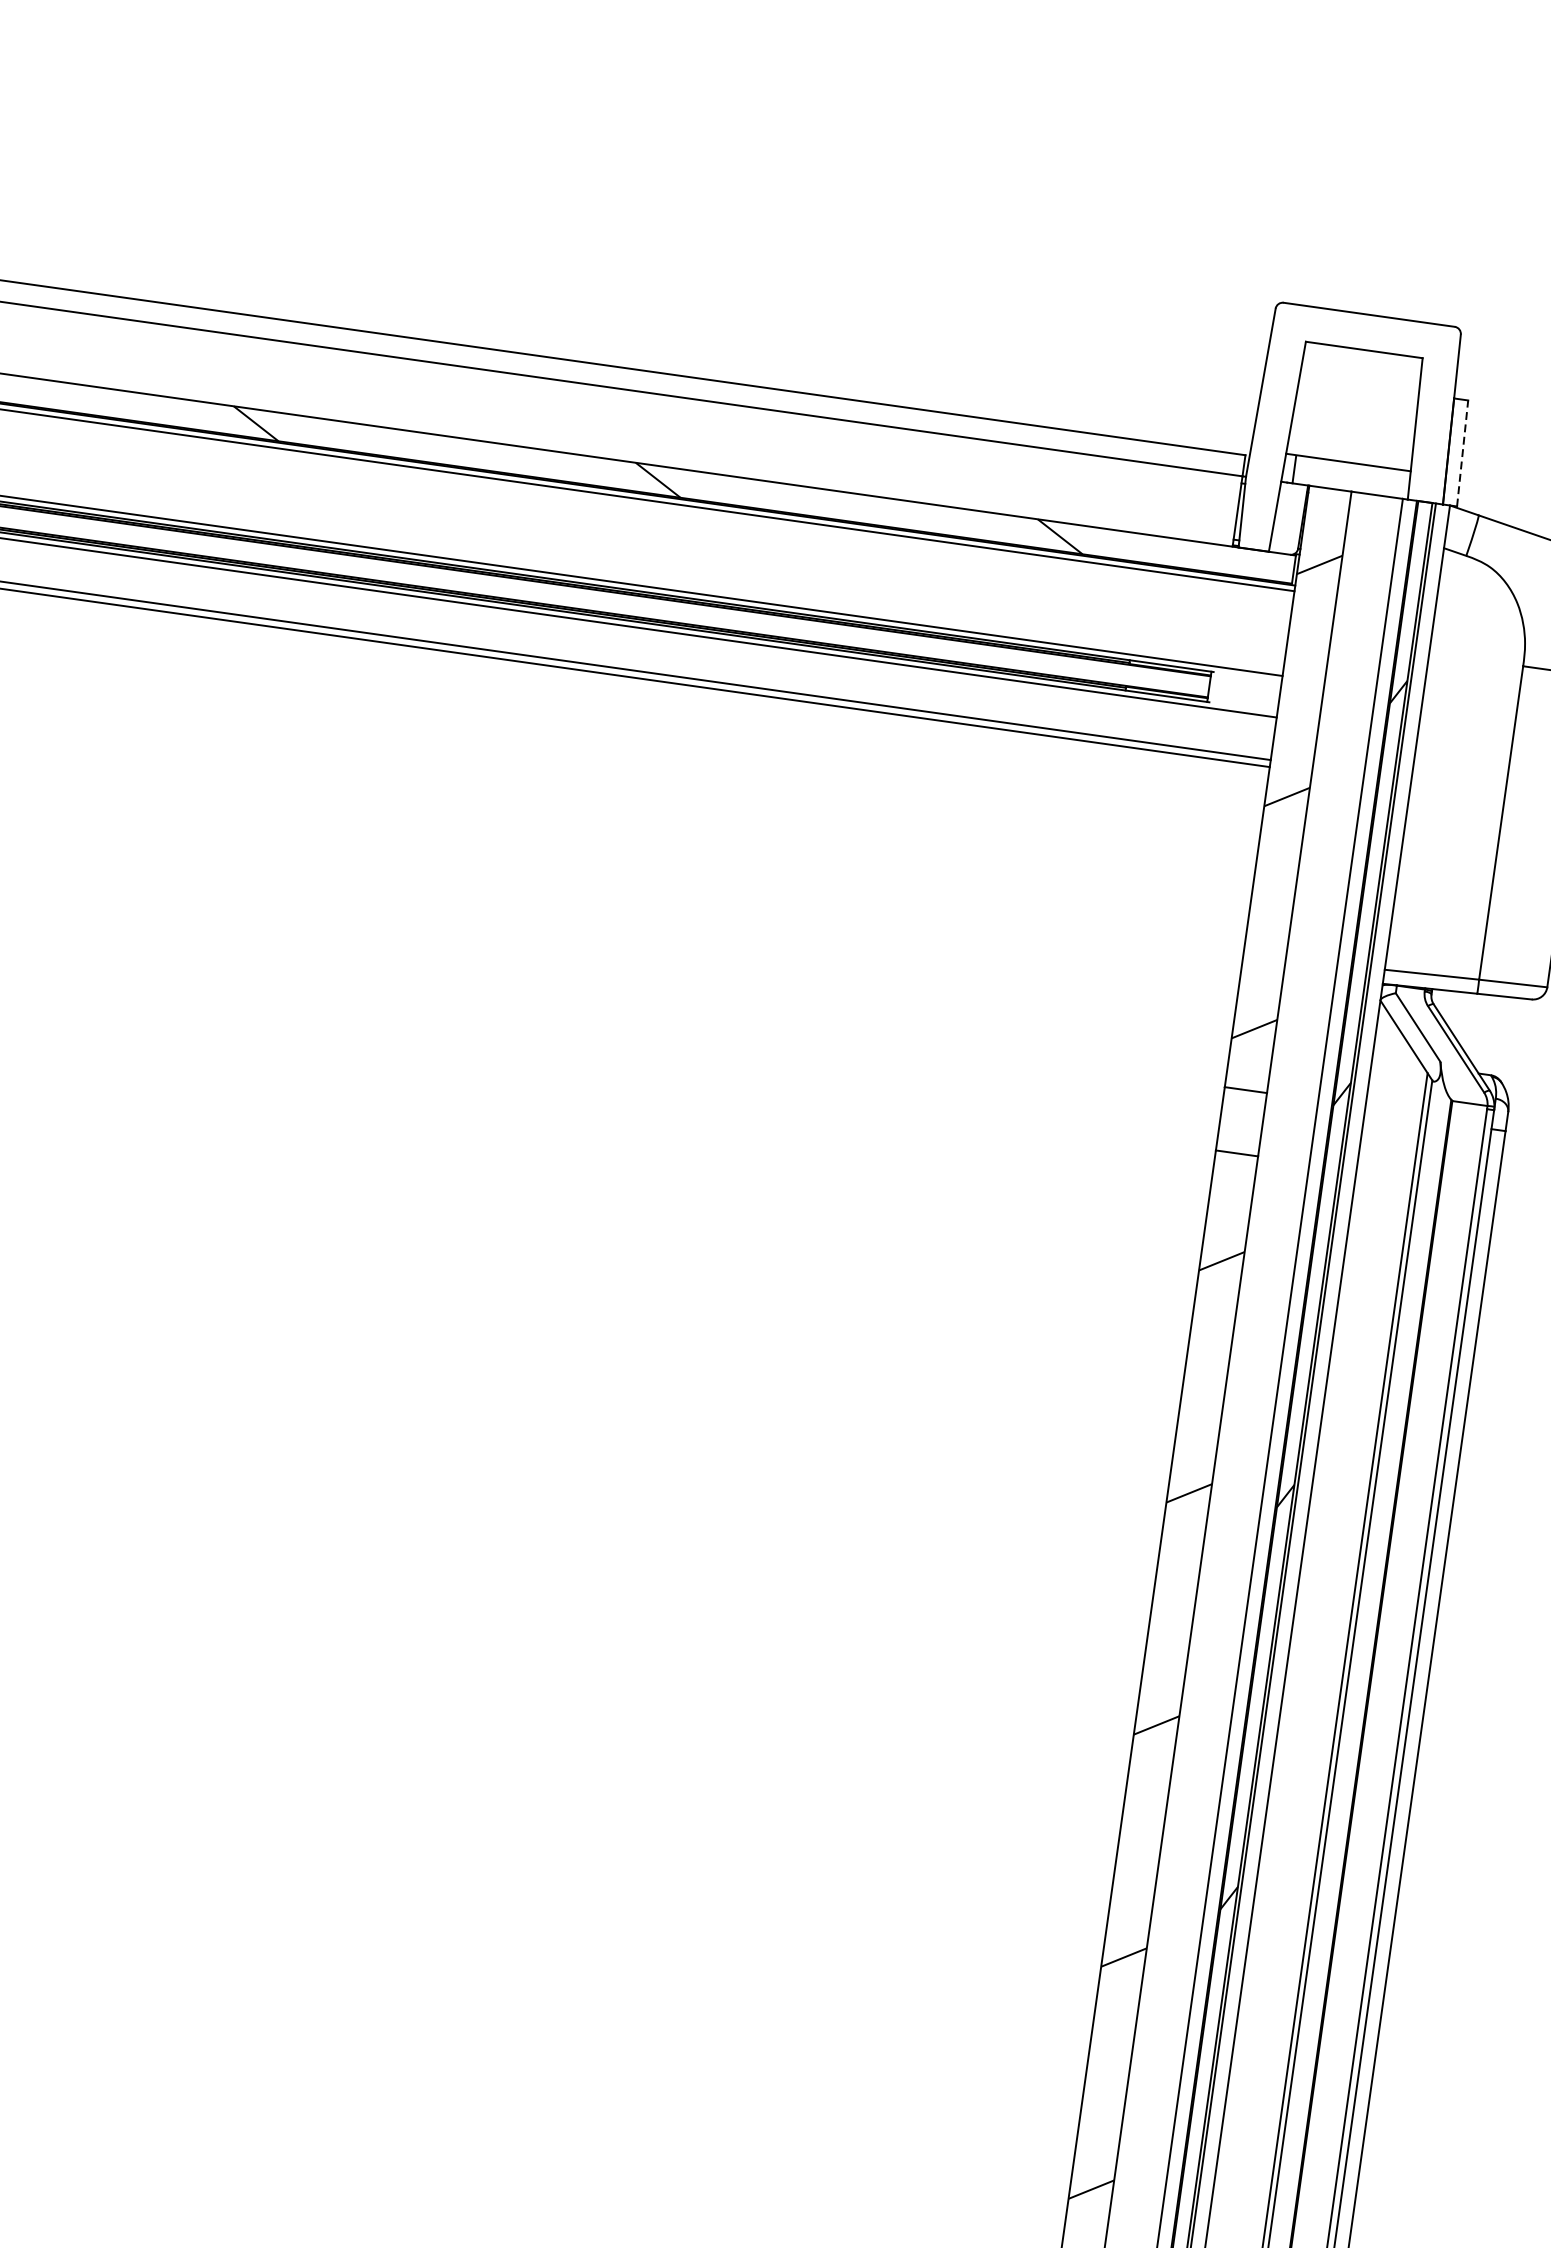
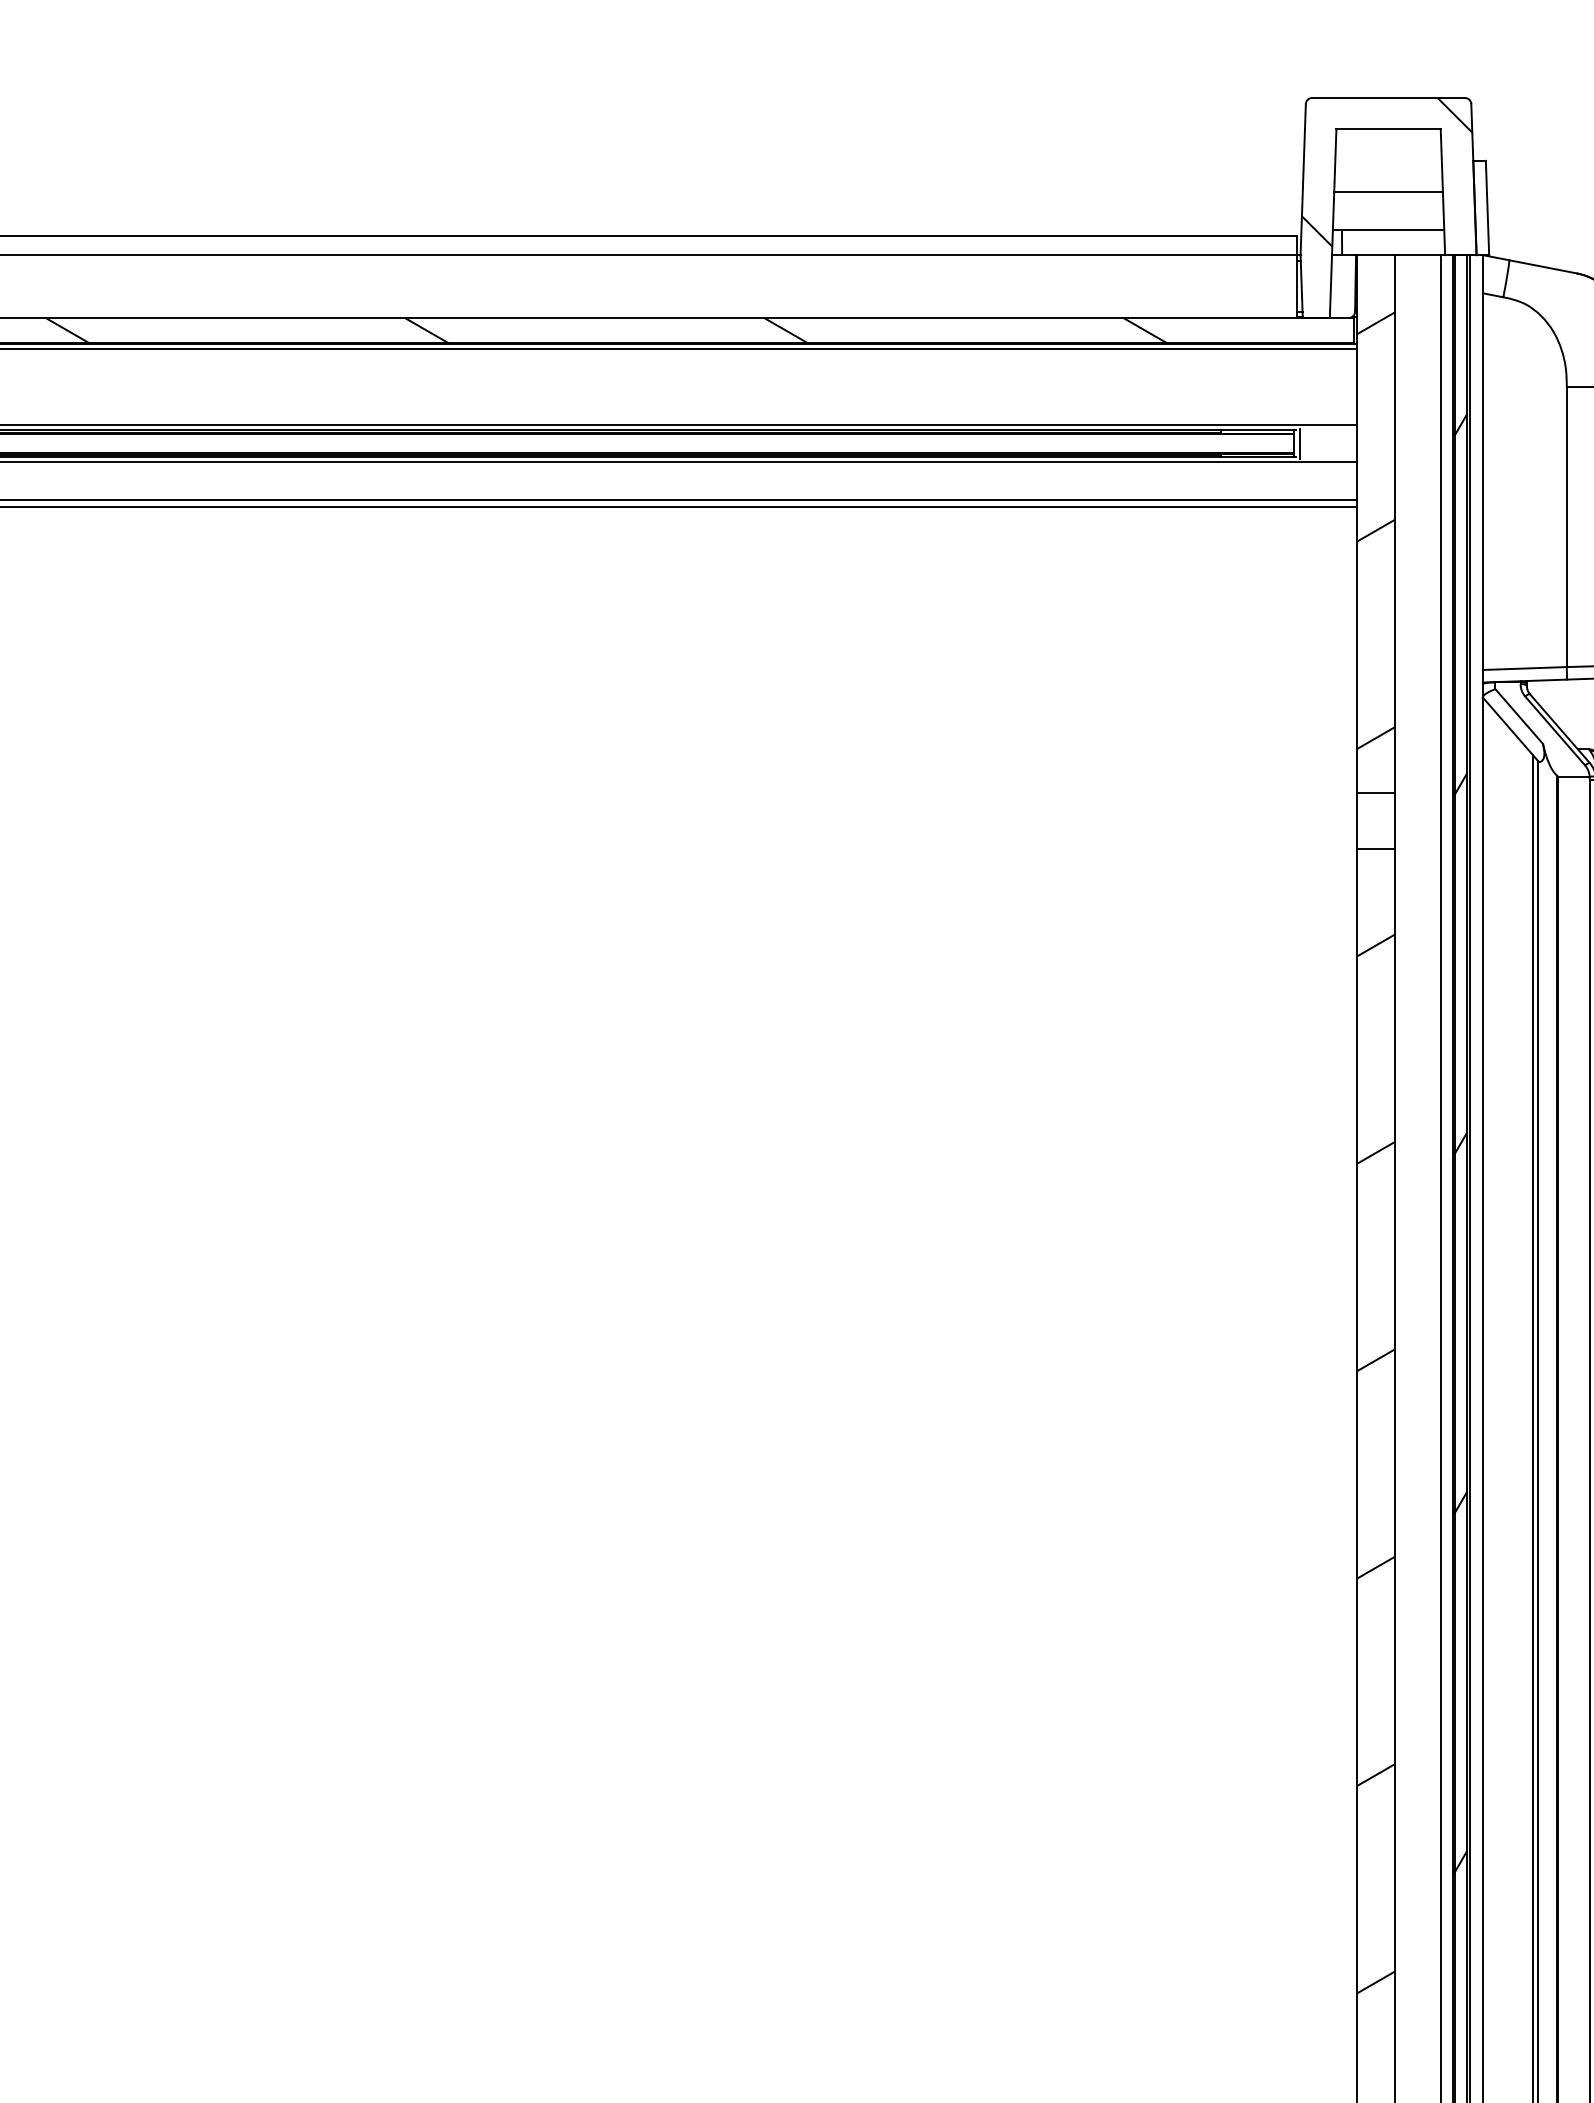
hatch: (1355, 397) -> (1386, 172), added
line: (1354, 420) -> (1388, 192), added
line: (1462, 452) -> (1487, 207), dashed -> solid
line: (1215, 687) -> (1299, 443), added

